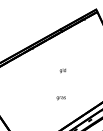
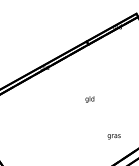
text: (60, 98) -> (113, 137), moved

